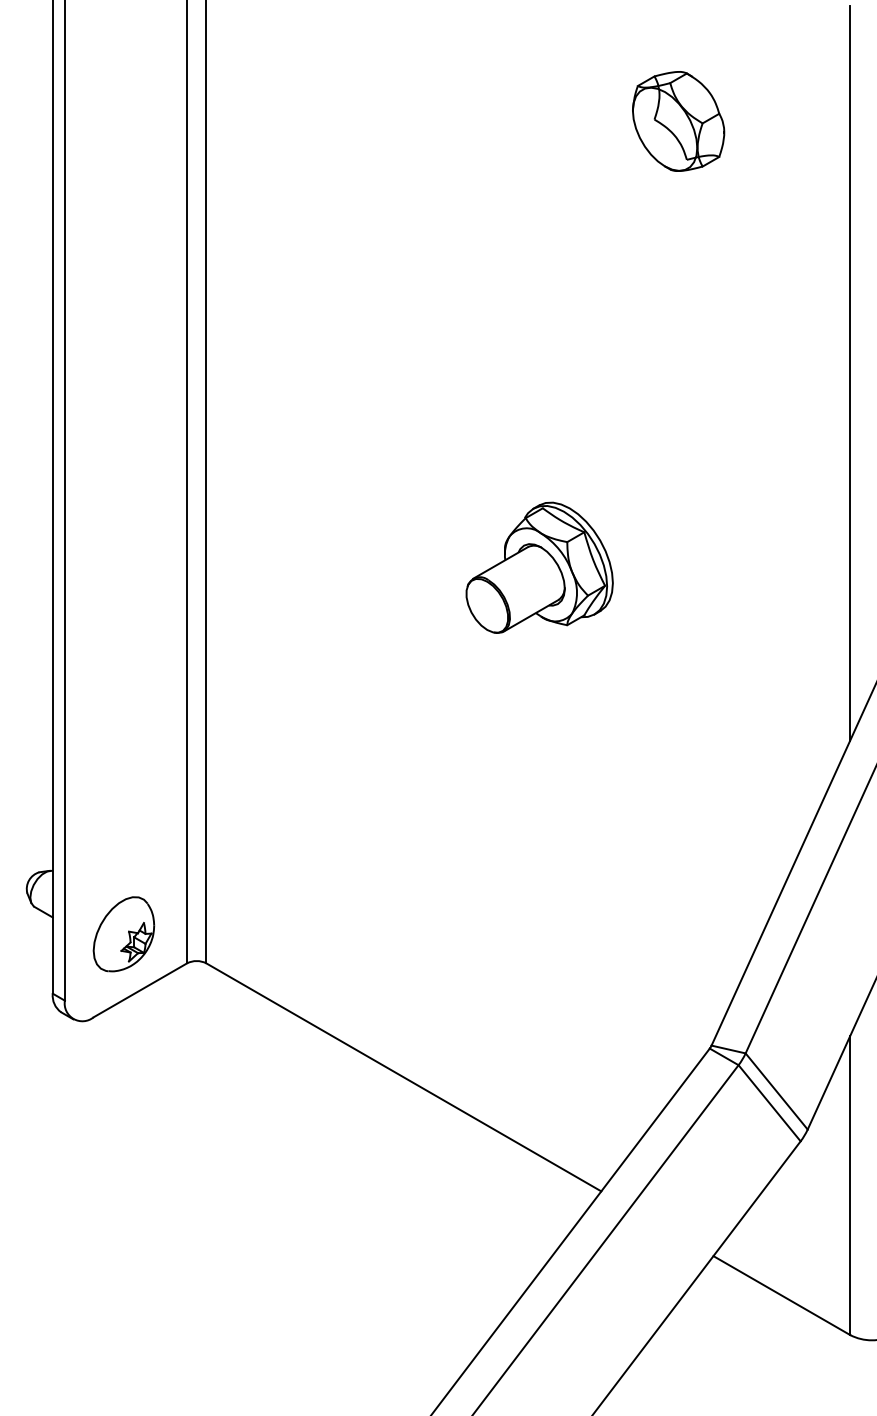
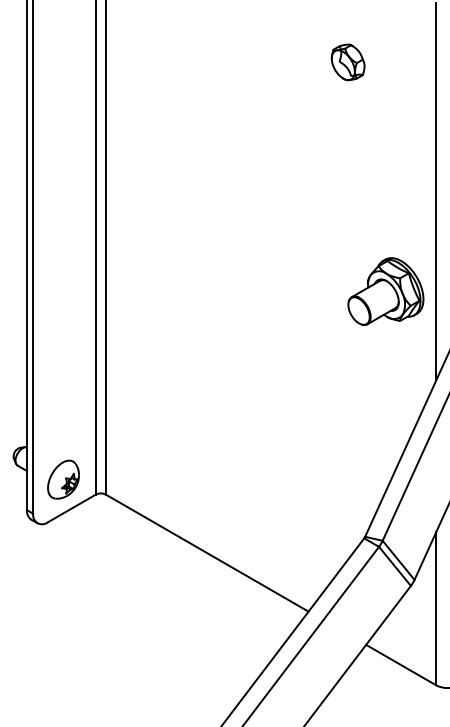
part: (677, 121) -> (347, 62), size x0.7
part: (538, 567) -> (385, 291), moved

